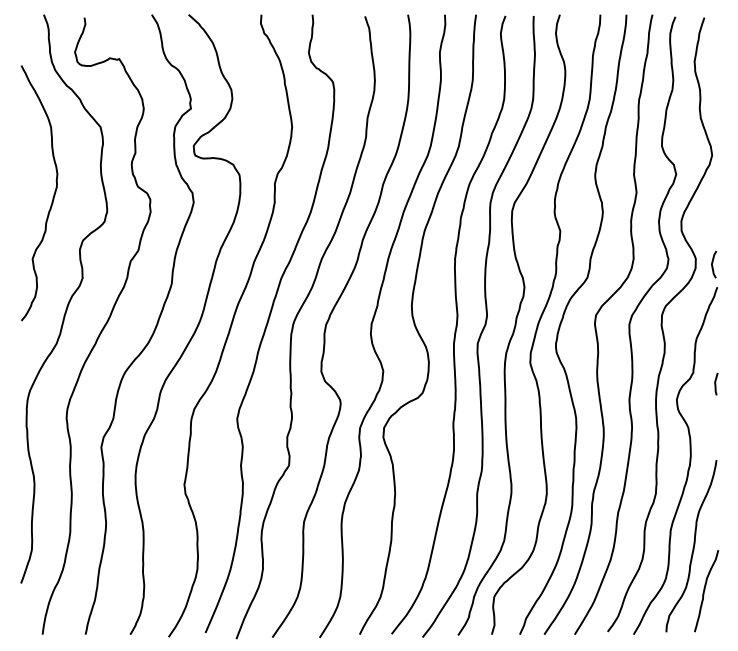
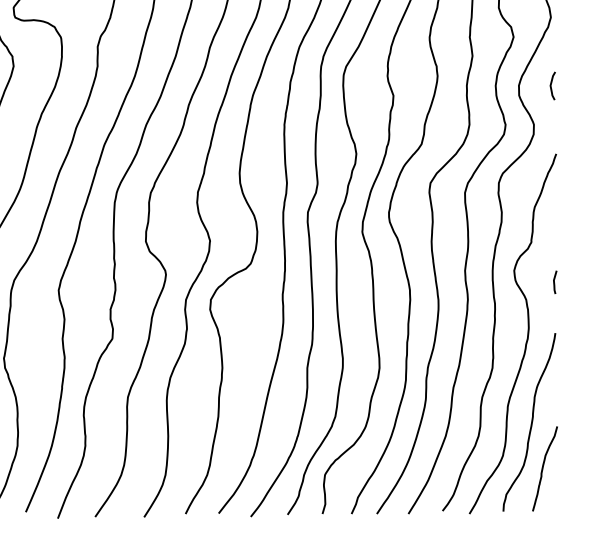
curve: (712, 264) -> (551, 85), moved
line: (716, 383) -> (555, 281), moved

